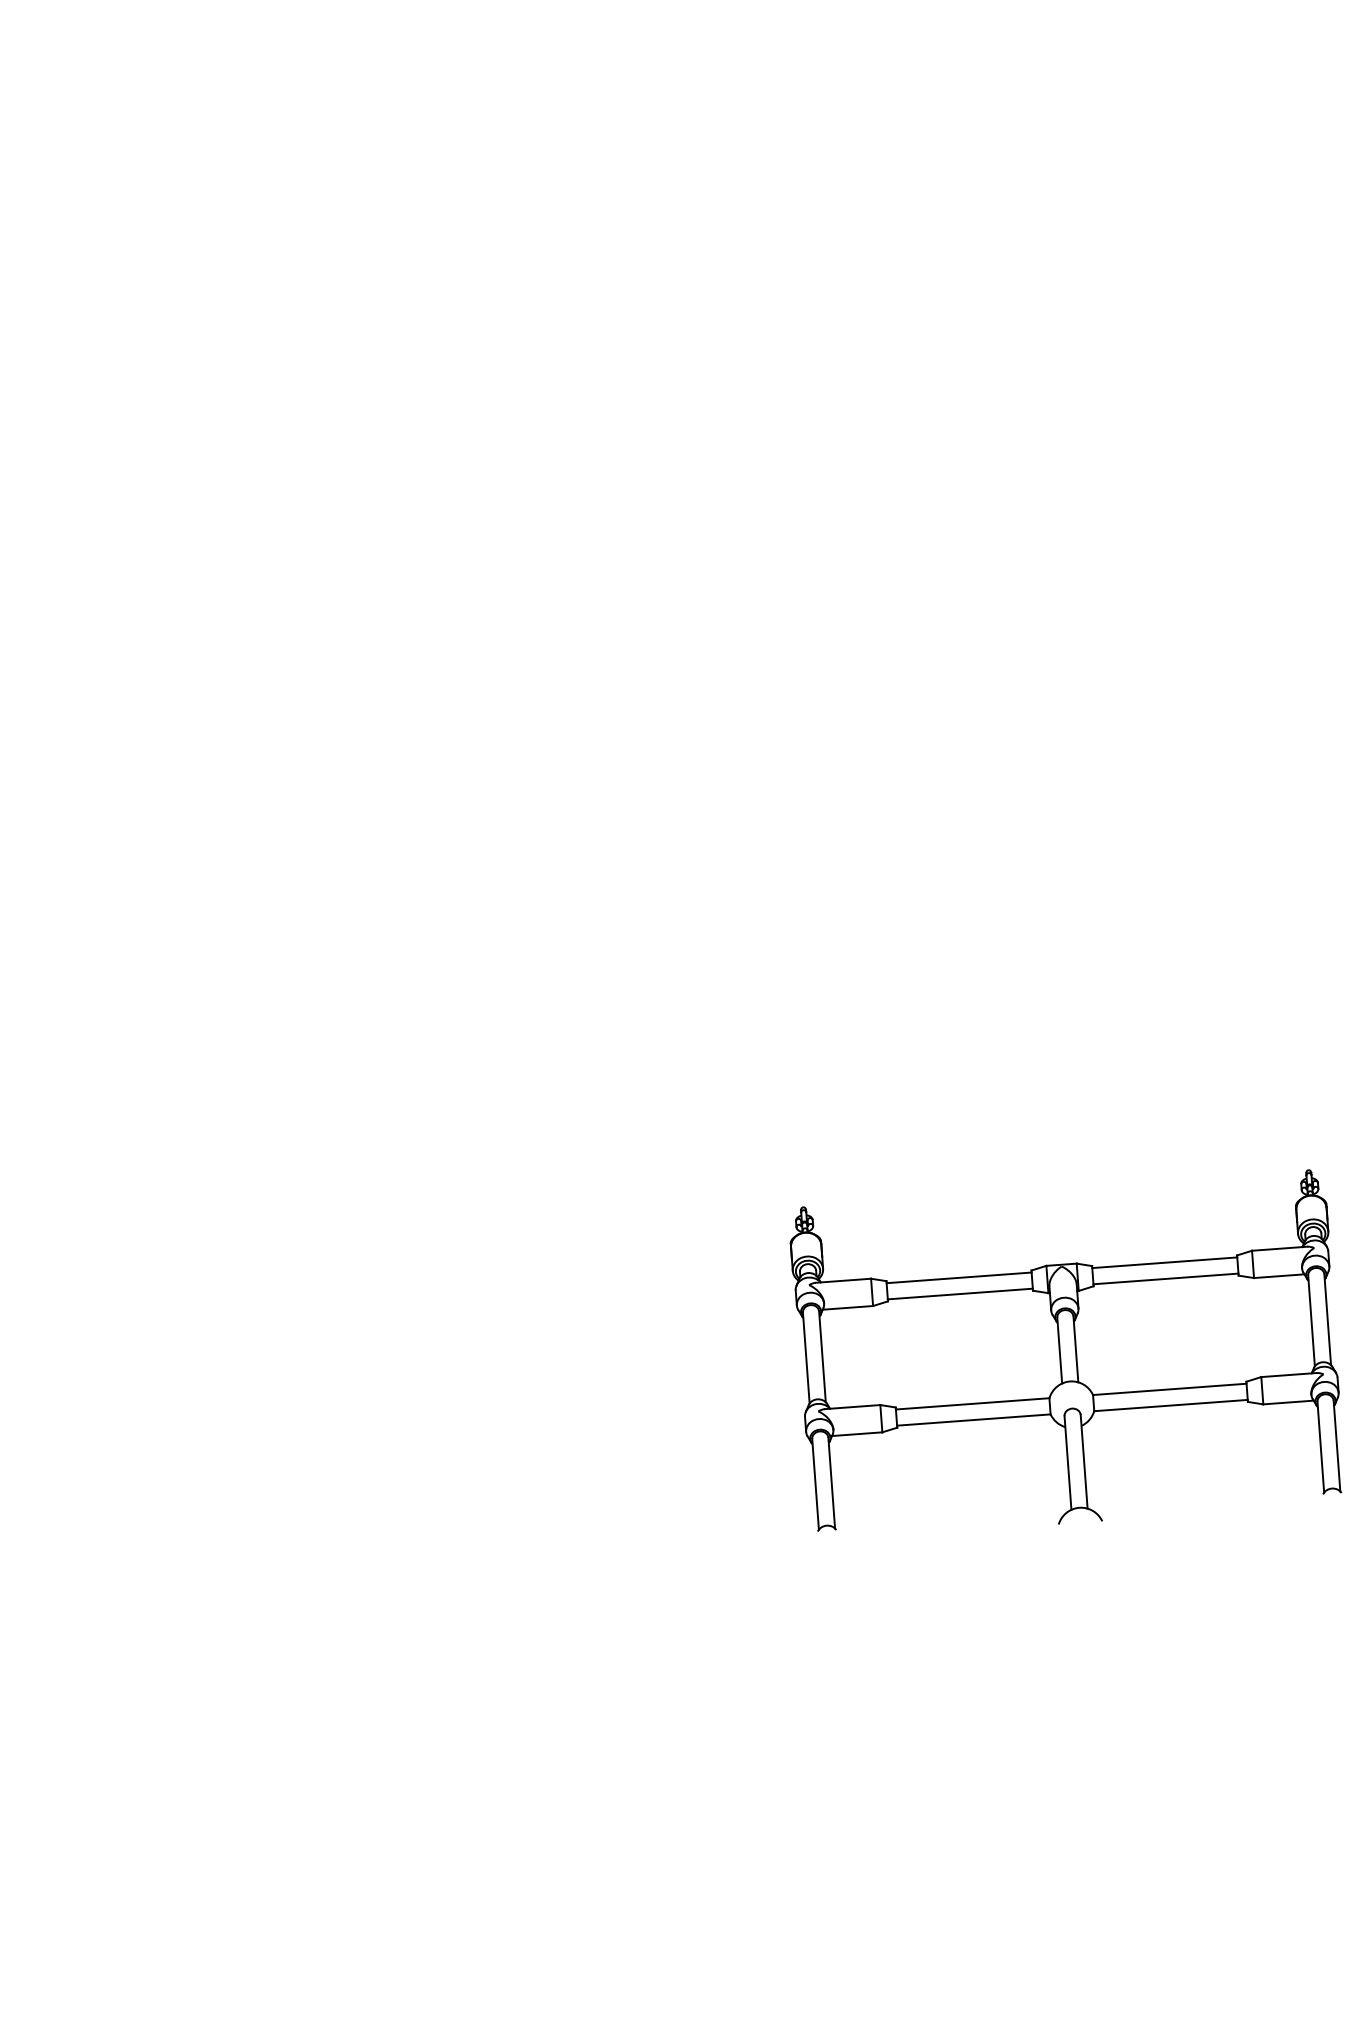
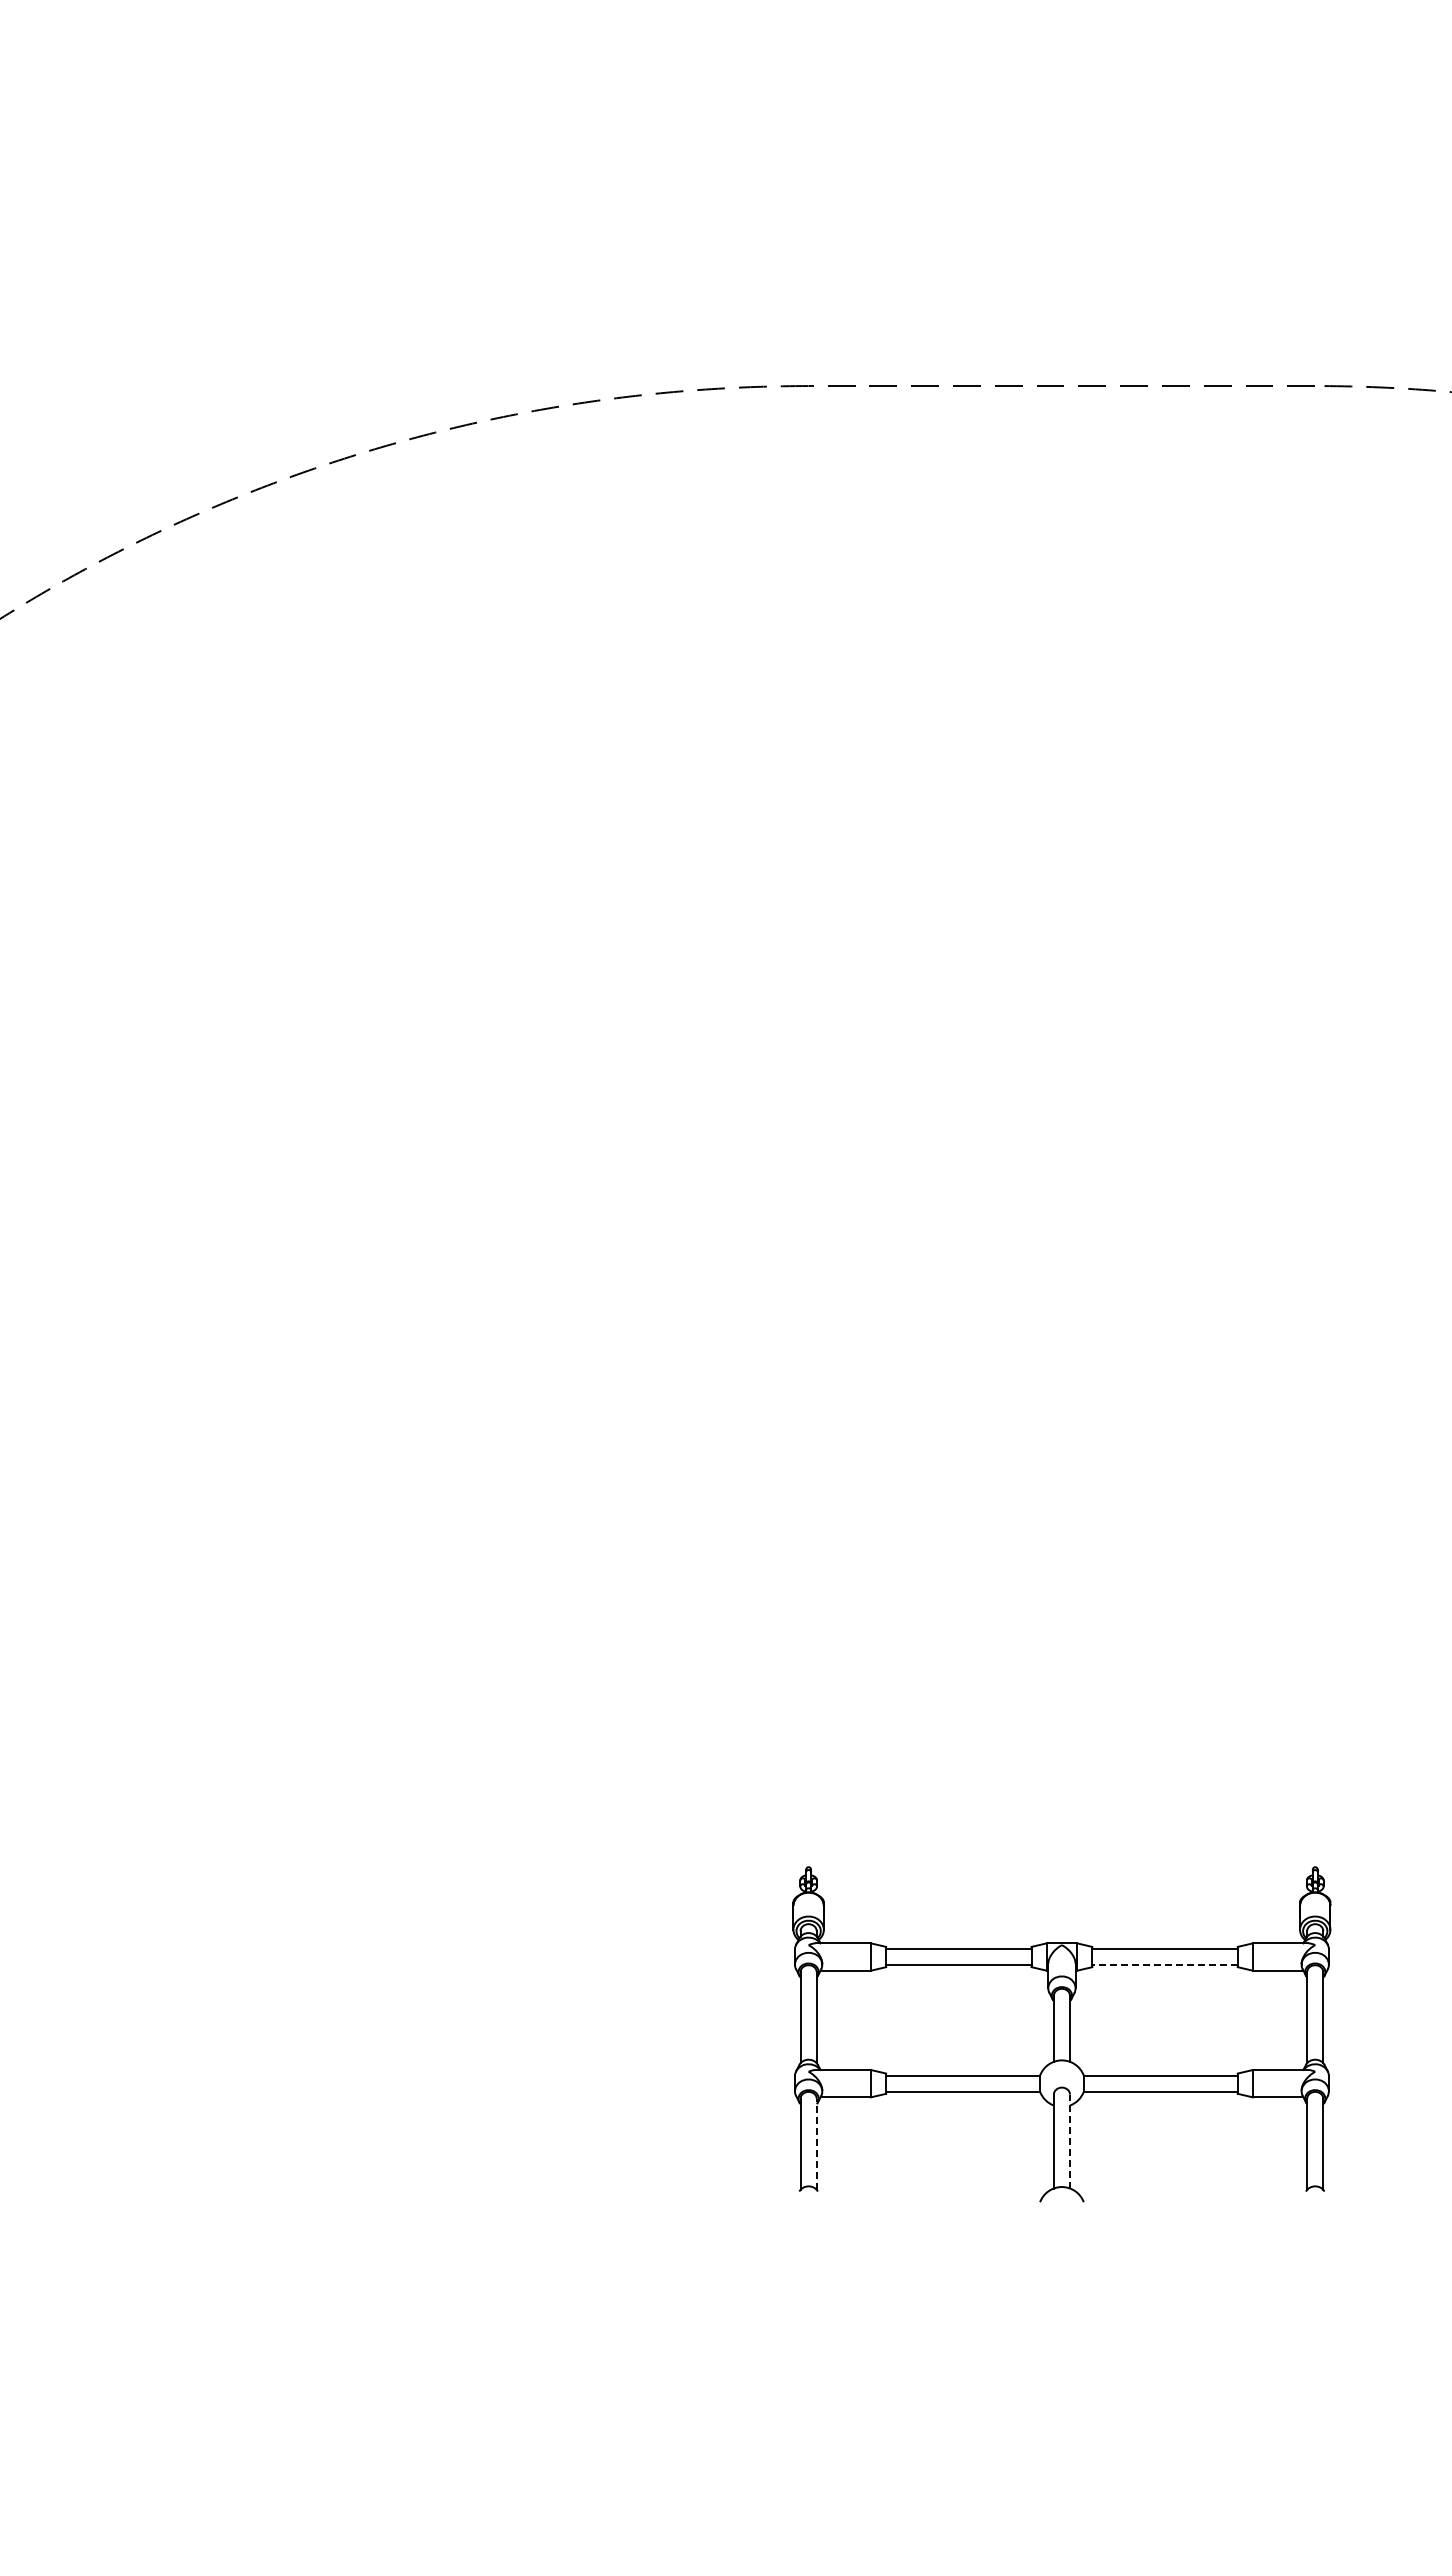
line: (1166, 1279) -> (1165, 1965), solid -> dashed
line: (1084, 1461) -> (1070, 2141), solid -> dashed
line: (831, 1482) -> (816, 2143), solid -> dashed

